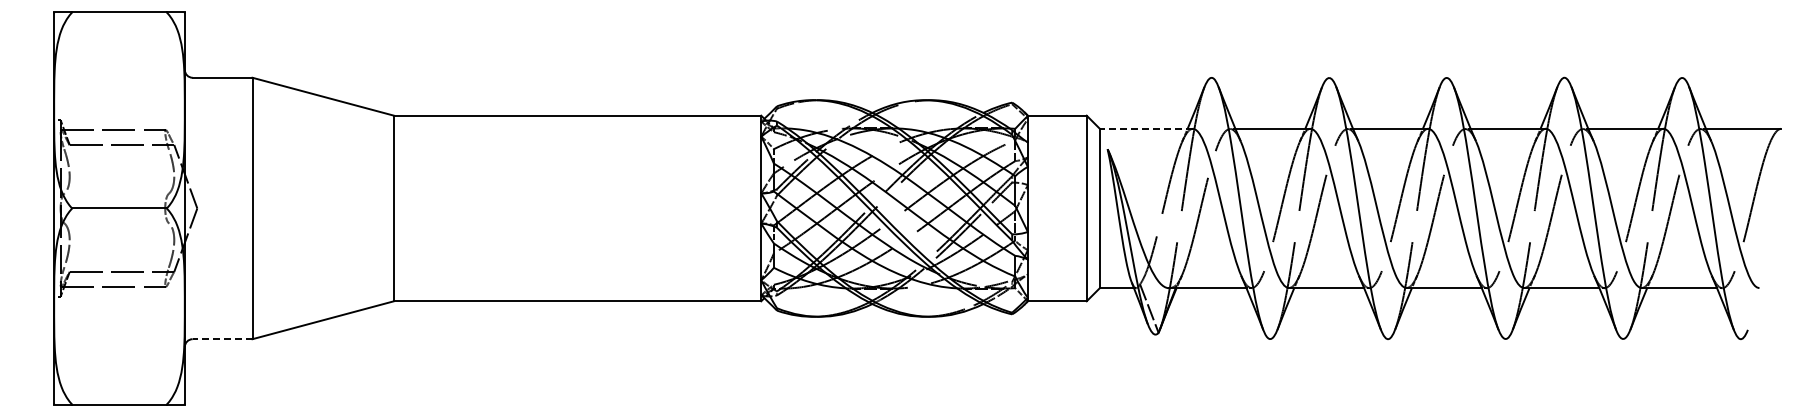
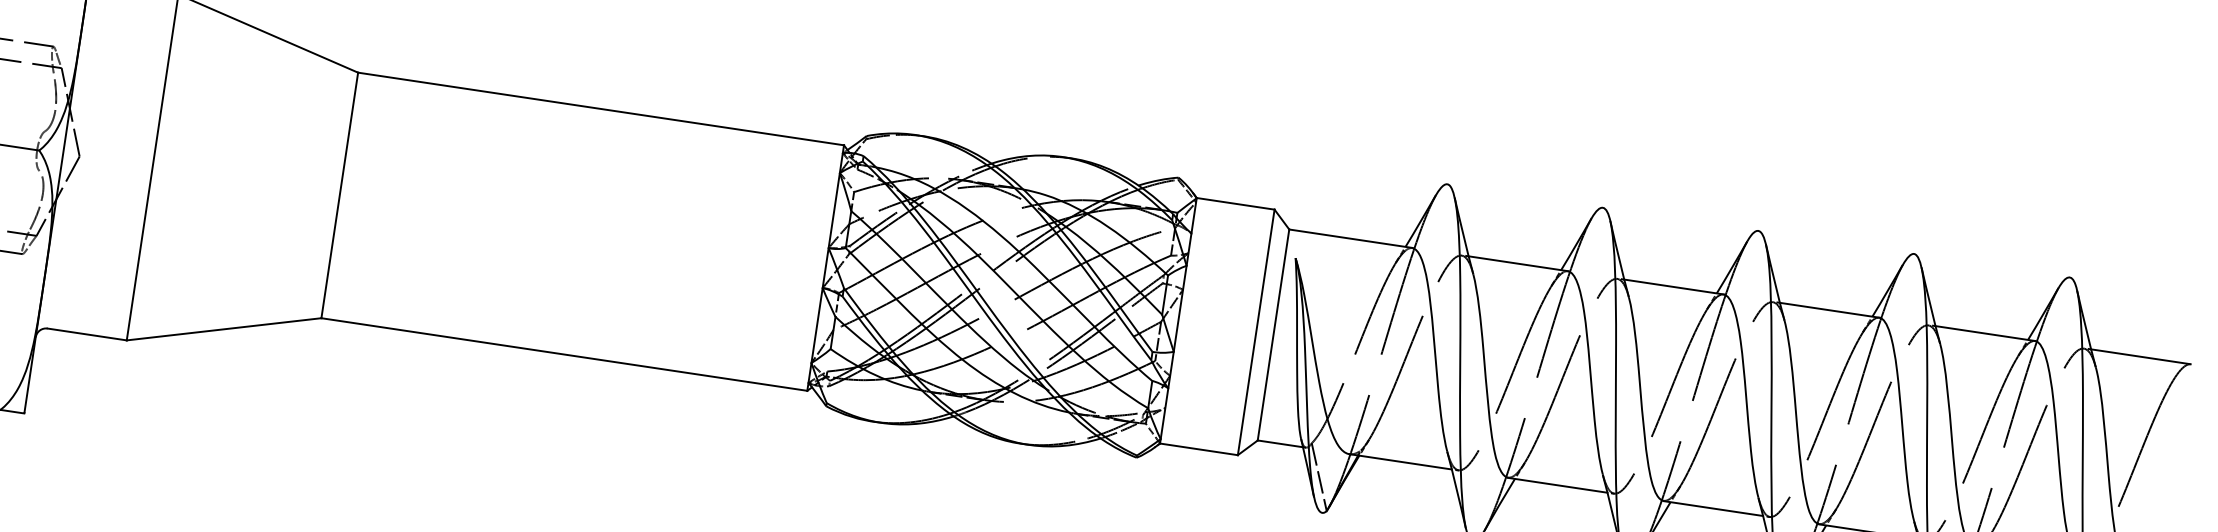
line: (1146, 128) -> (1351, 238), dashed -> solid
line: (222, 339) -> (87, 334), dashed -> solid

